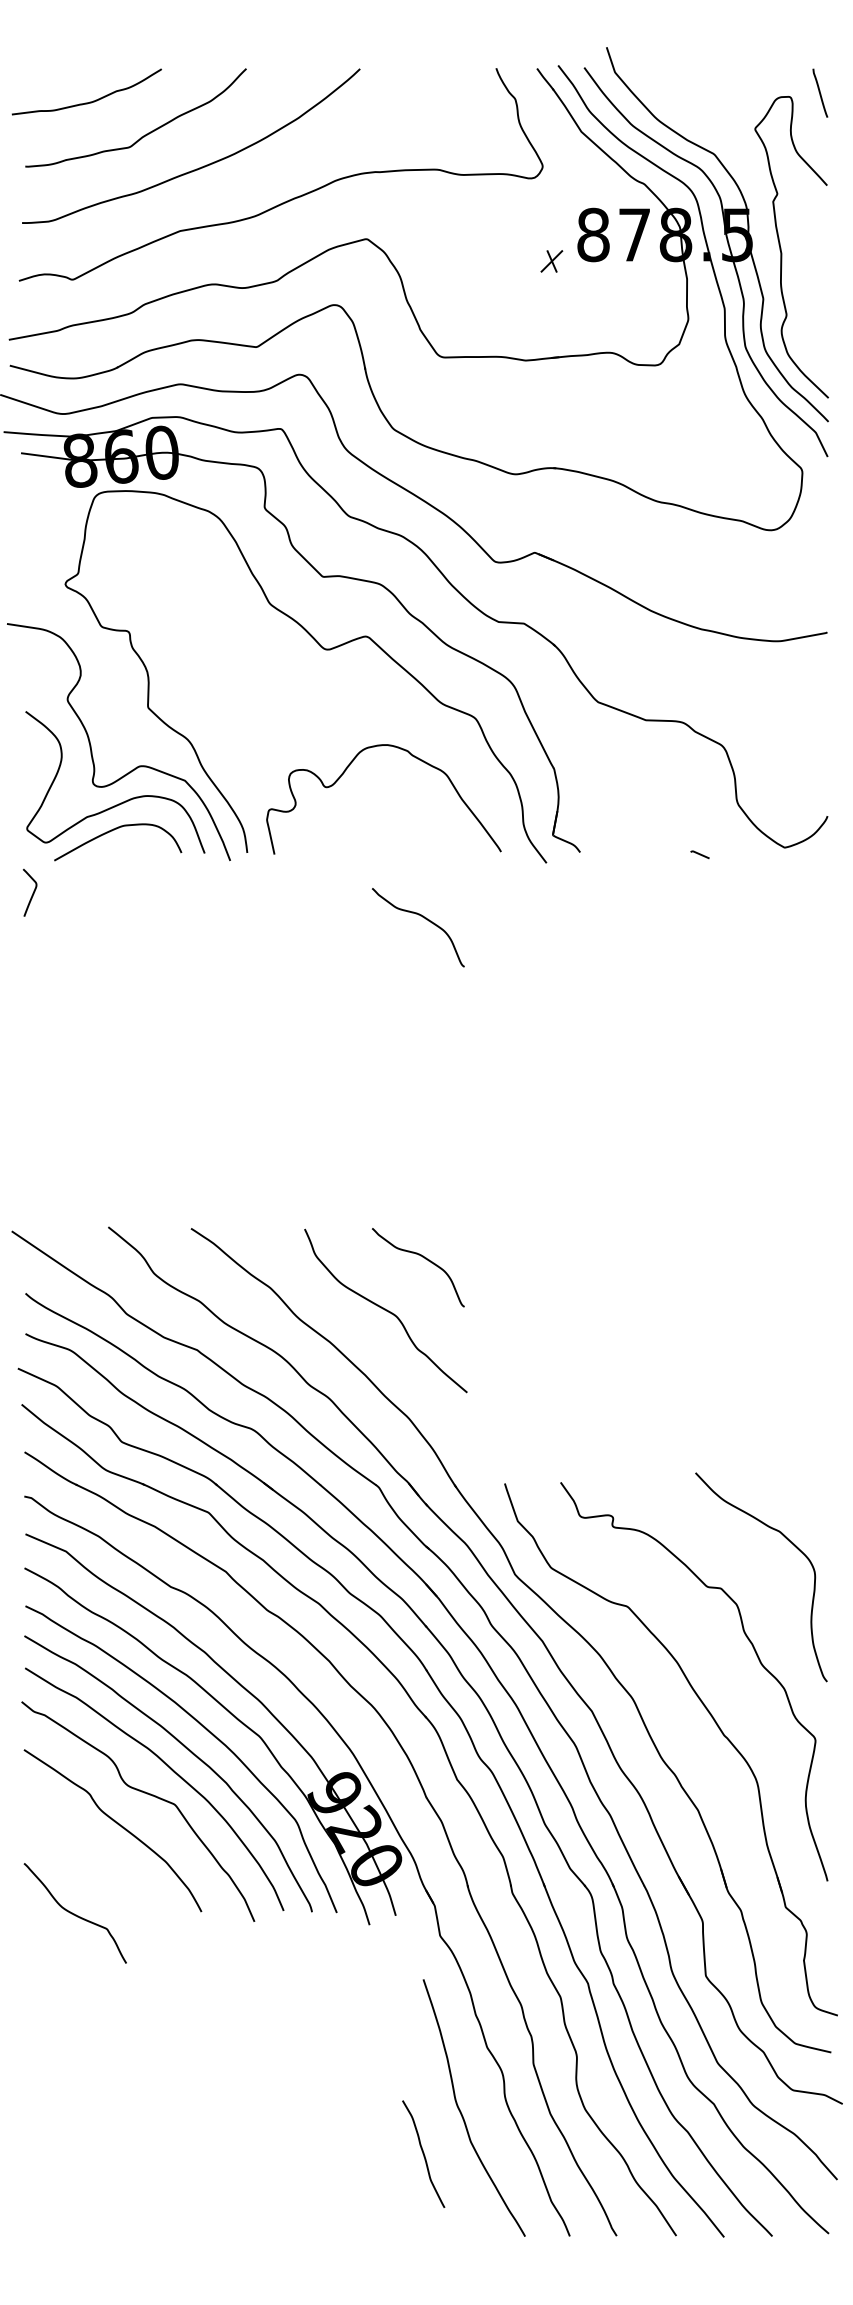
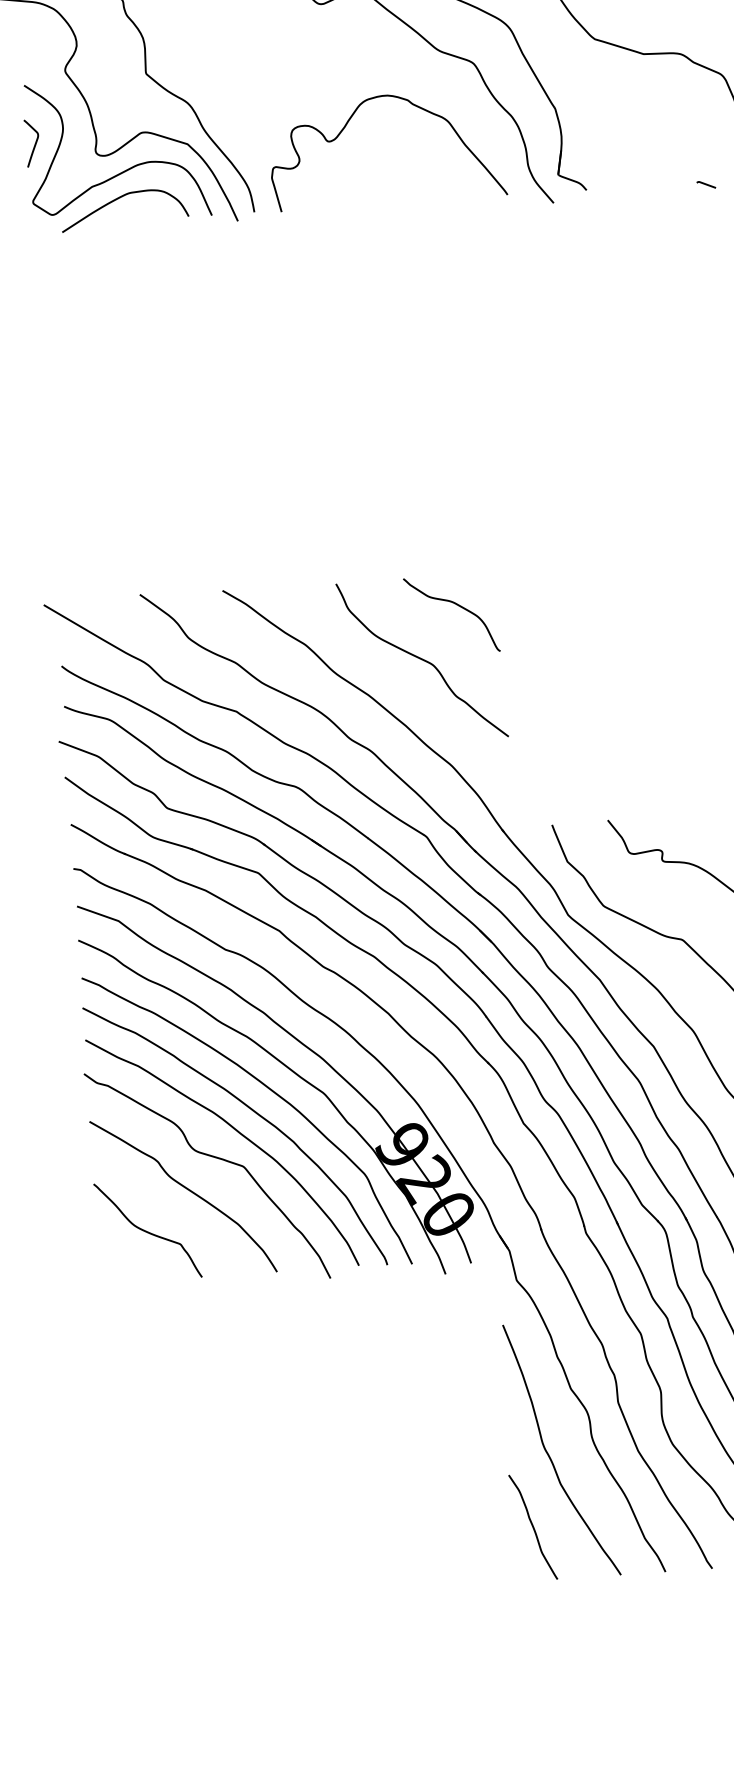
curve: (32, 893) -> (34, 143), moved
curve: (425, 919) -> (436, 267), removed
curve: (74, 1913) -> (147, 1230), moved
curve: (423, 2153) -> (532, 1526), moved

